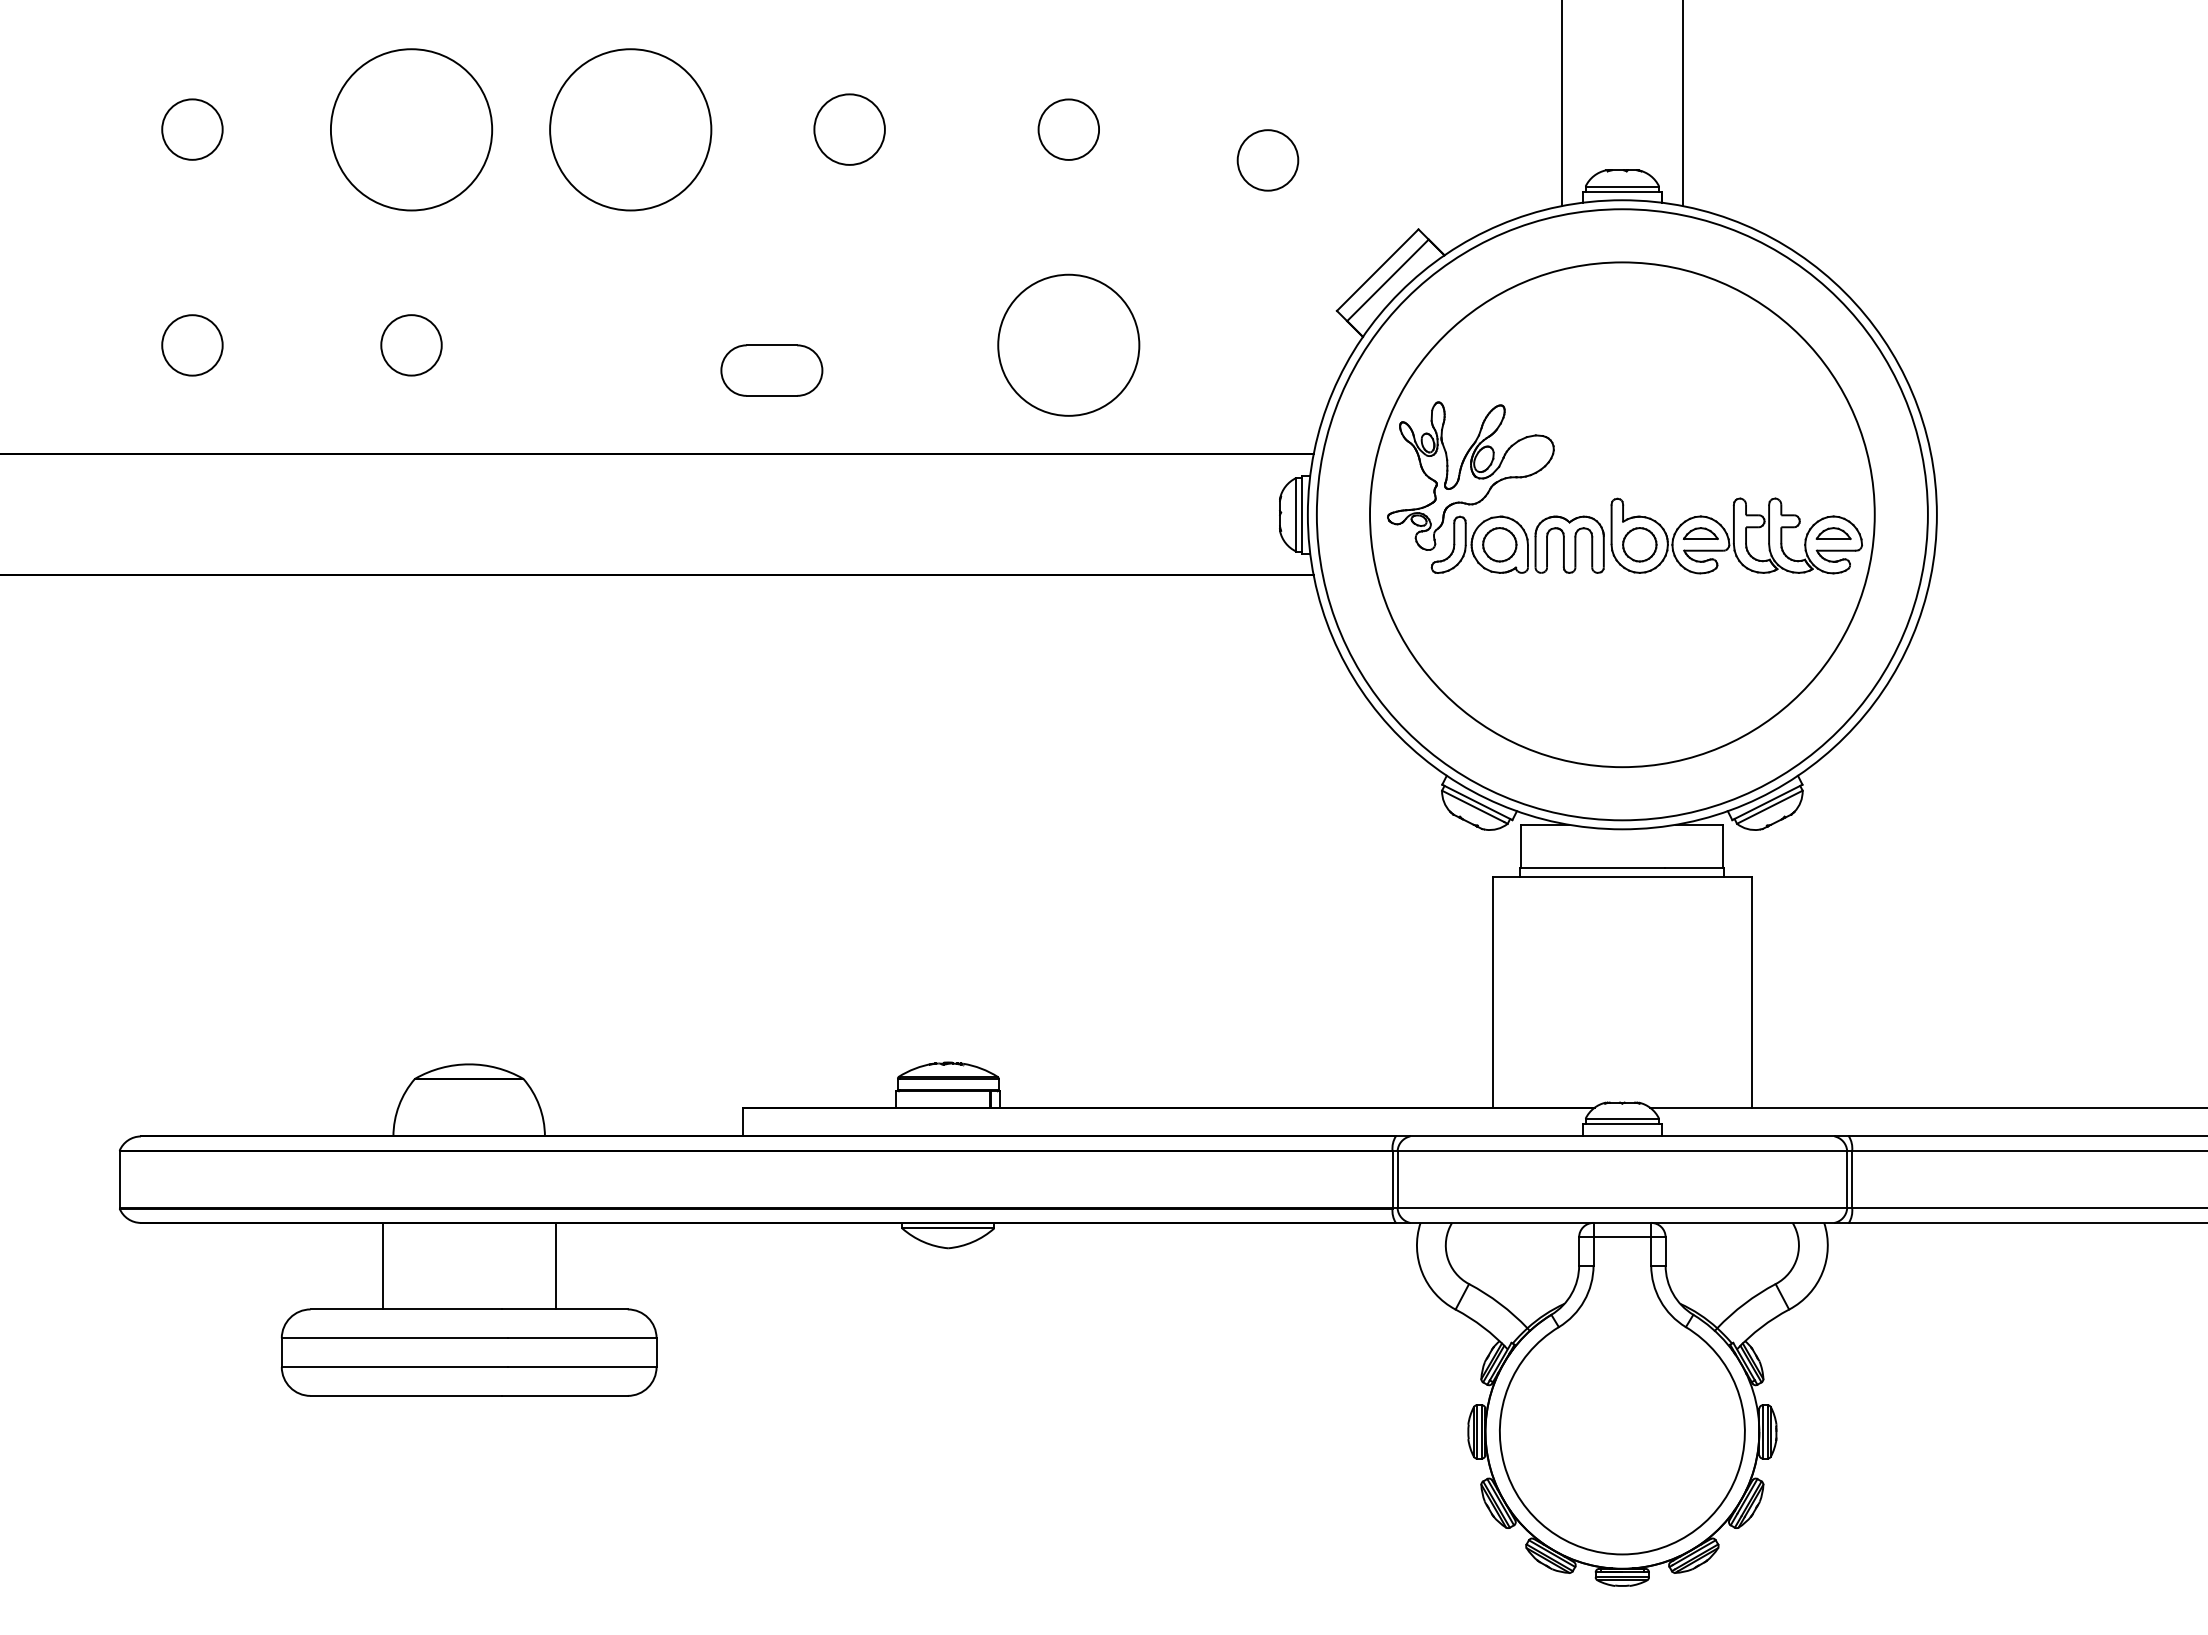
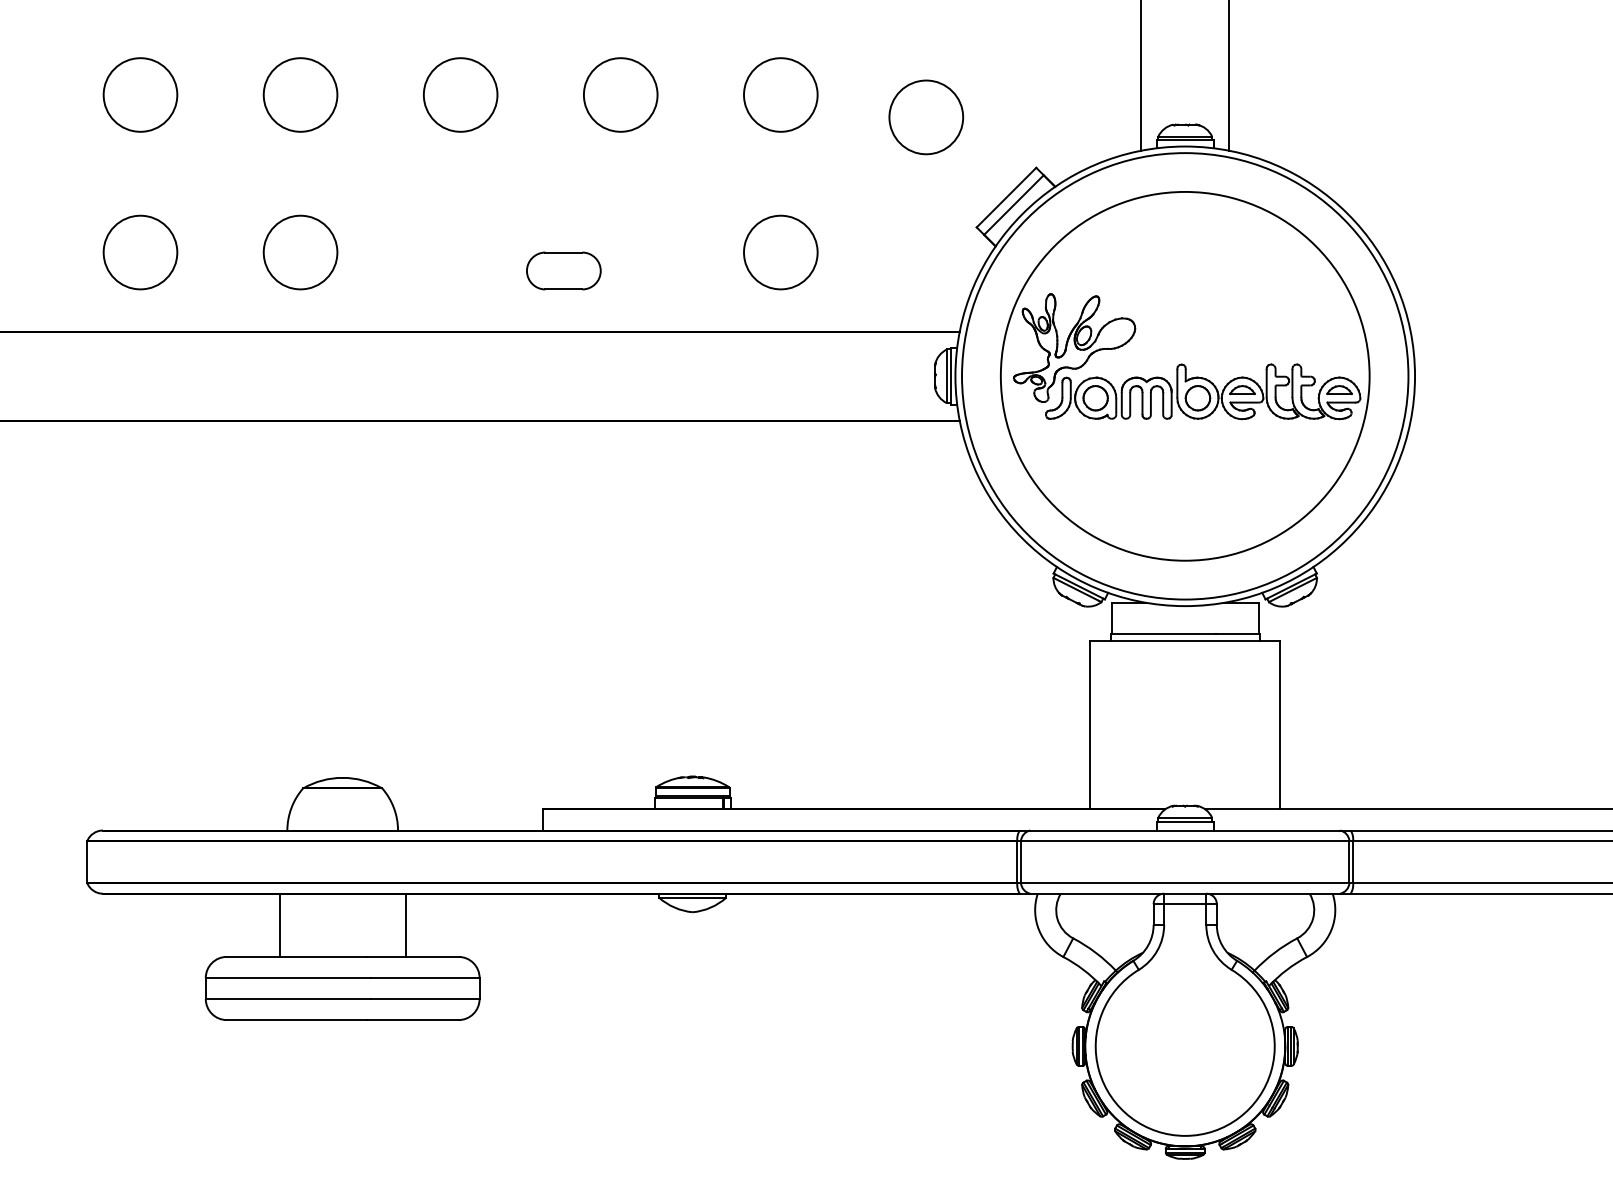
circle: (192, 129) -> (140, 94), size x1.67
circle: (411, 129) -> (300, 94), size x0.62
circle: (630, 129) -> (460, 94), size x0.62
circle: (849, 129) -> (620, 94), size x1.43
circle: (1068, 129) -> (780, 94), size x1.67
circle: (1267, 160) -> (925, 117), size x1.67
circle: (411, 344) -> (300, 251), size x1.67
circle: (192, 345) -> (140, 252), size x1.67
circle: (1068, 345) -> (780, 252), size x0.71

